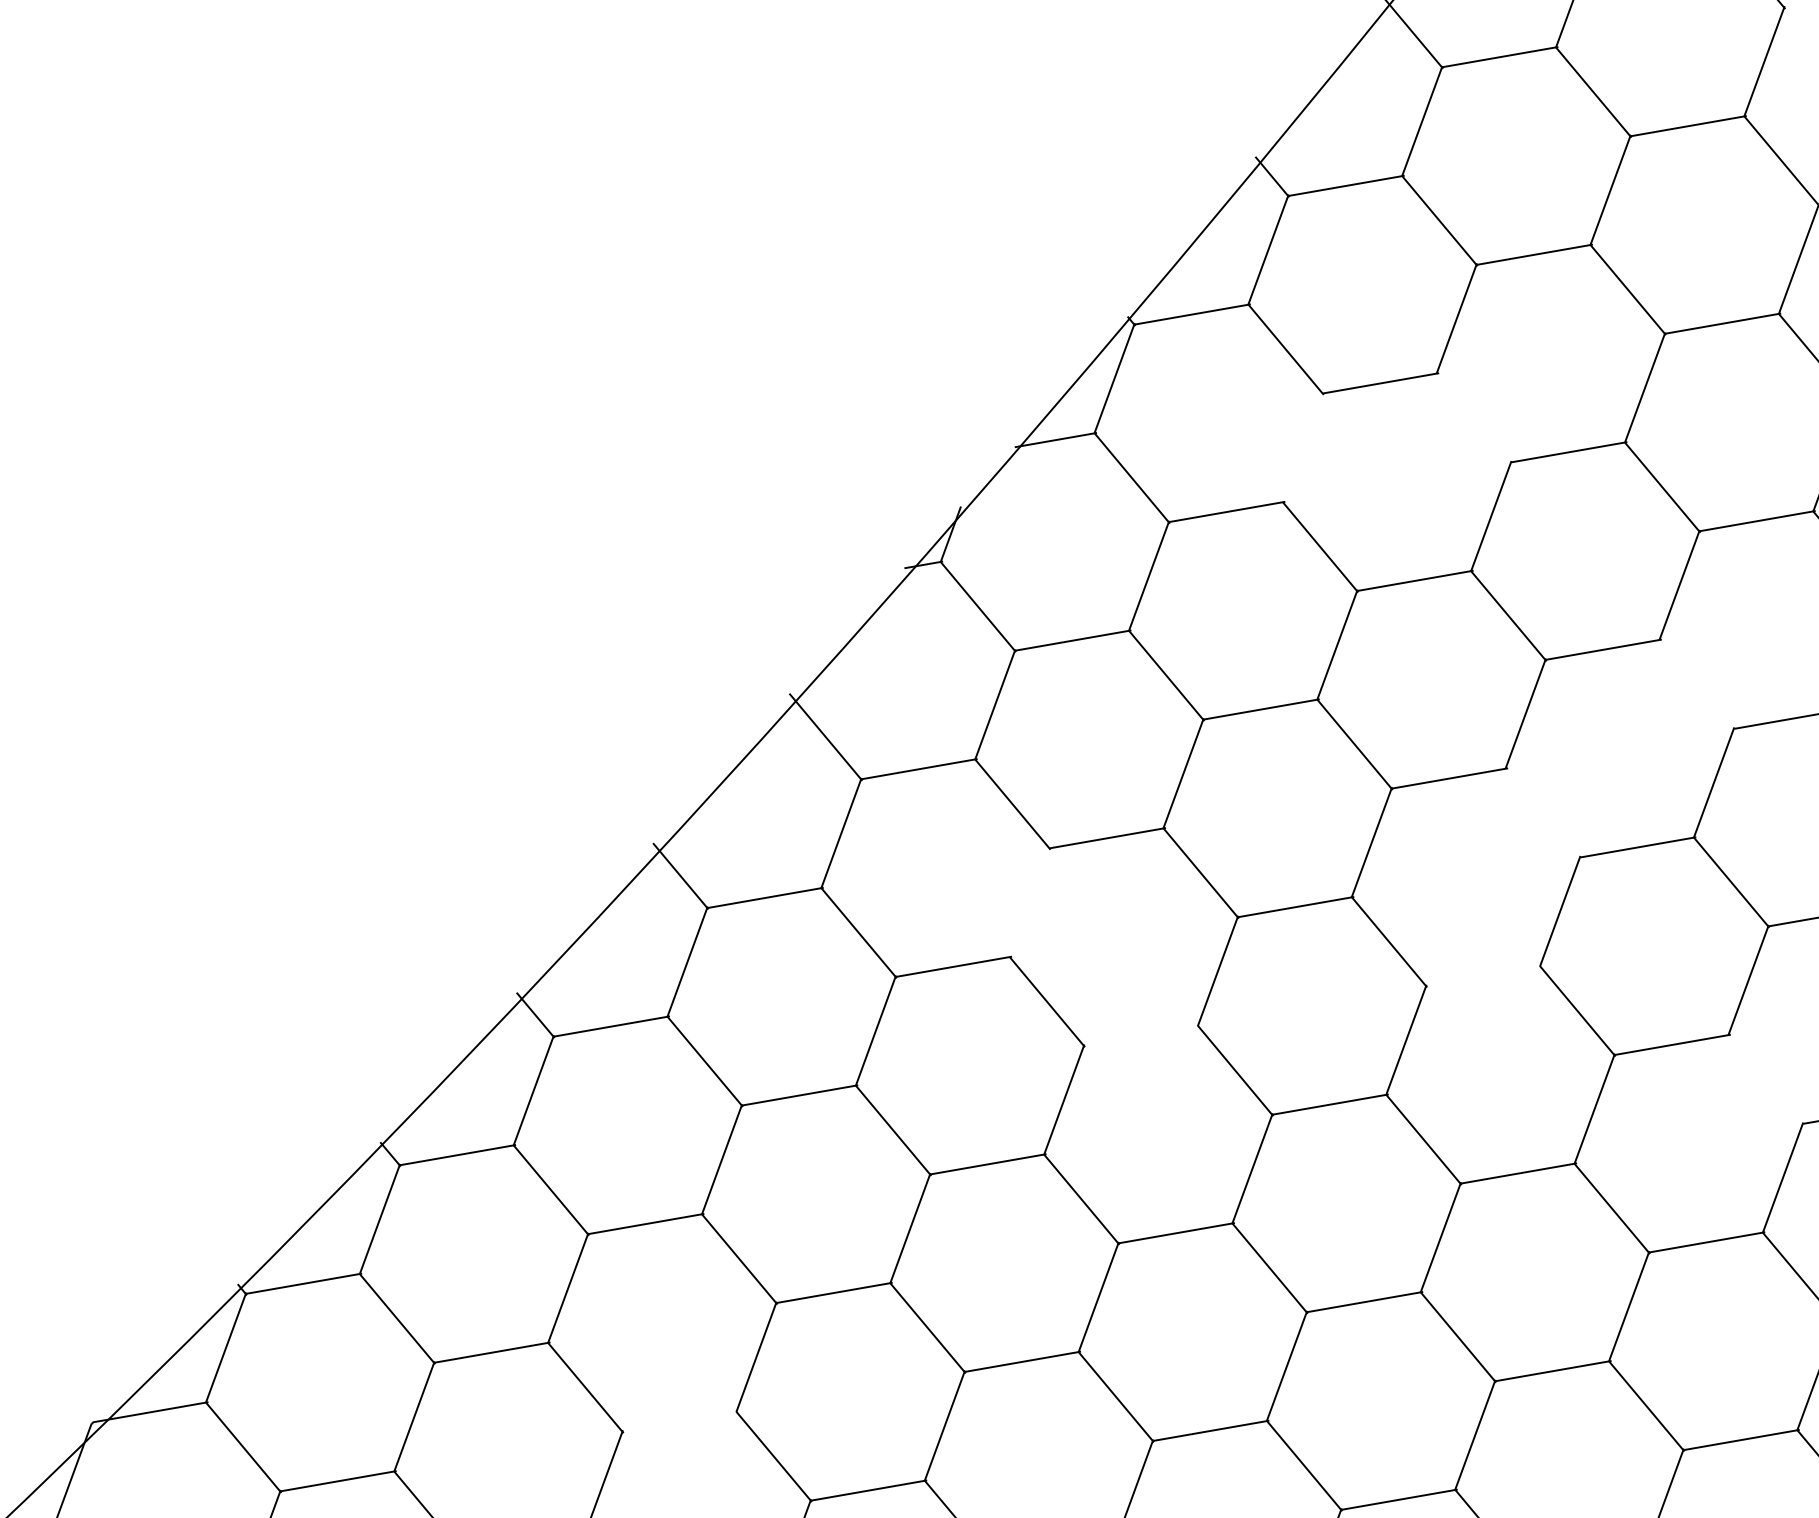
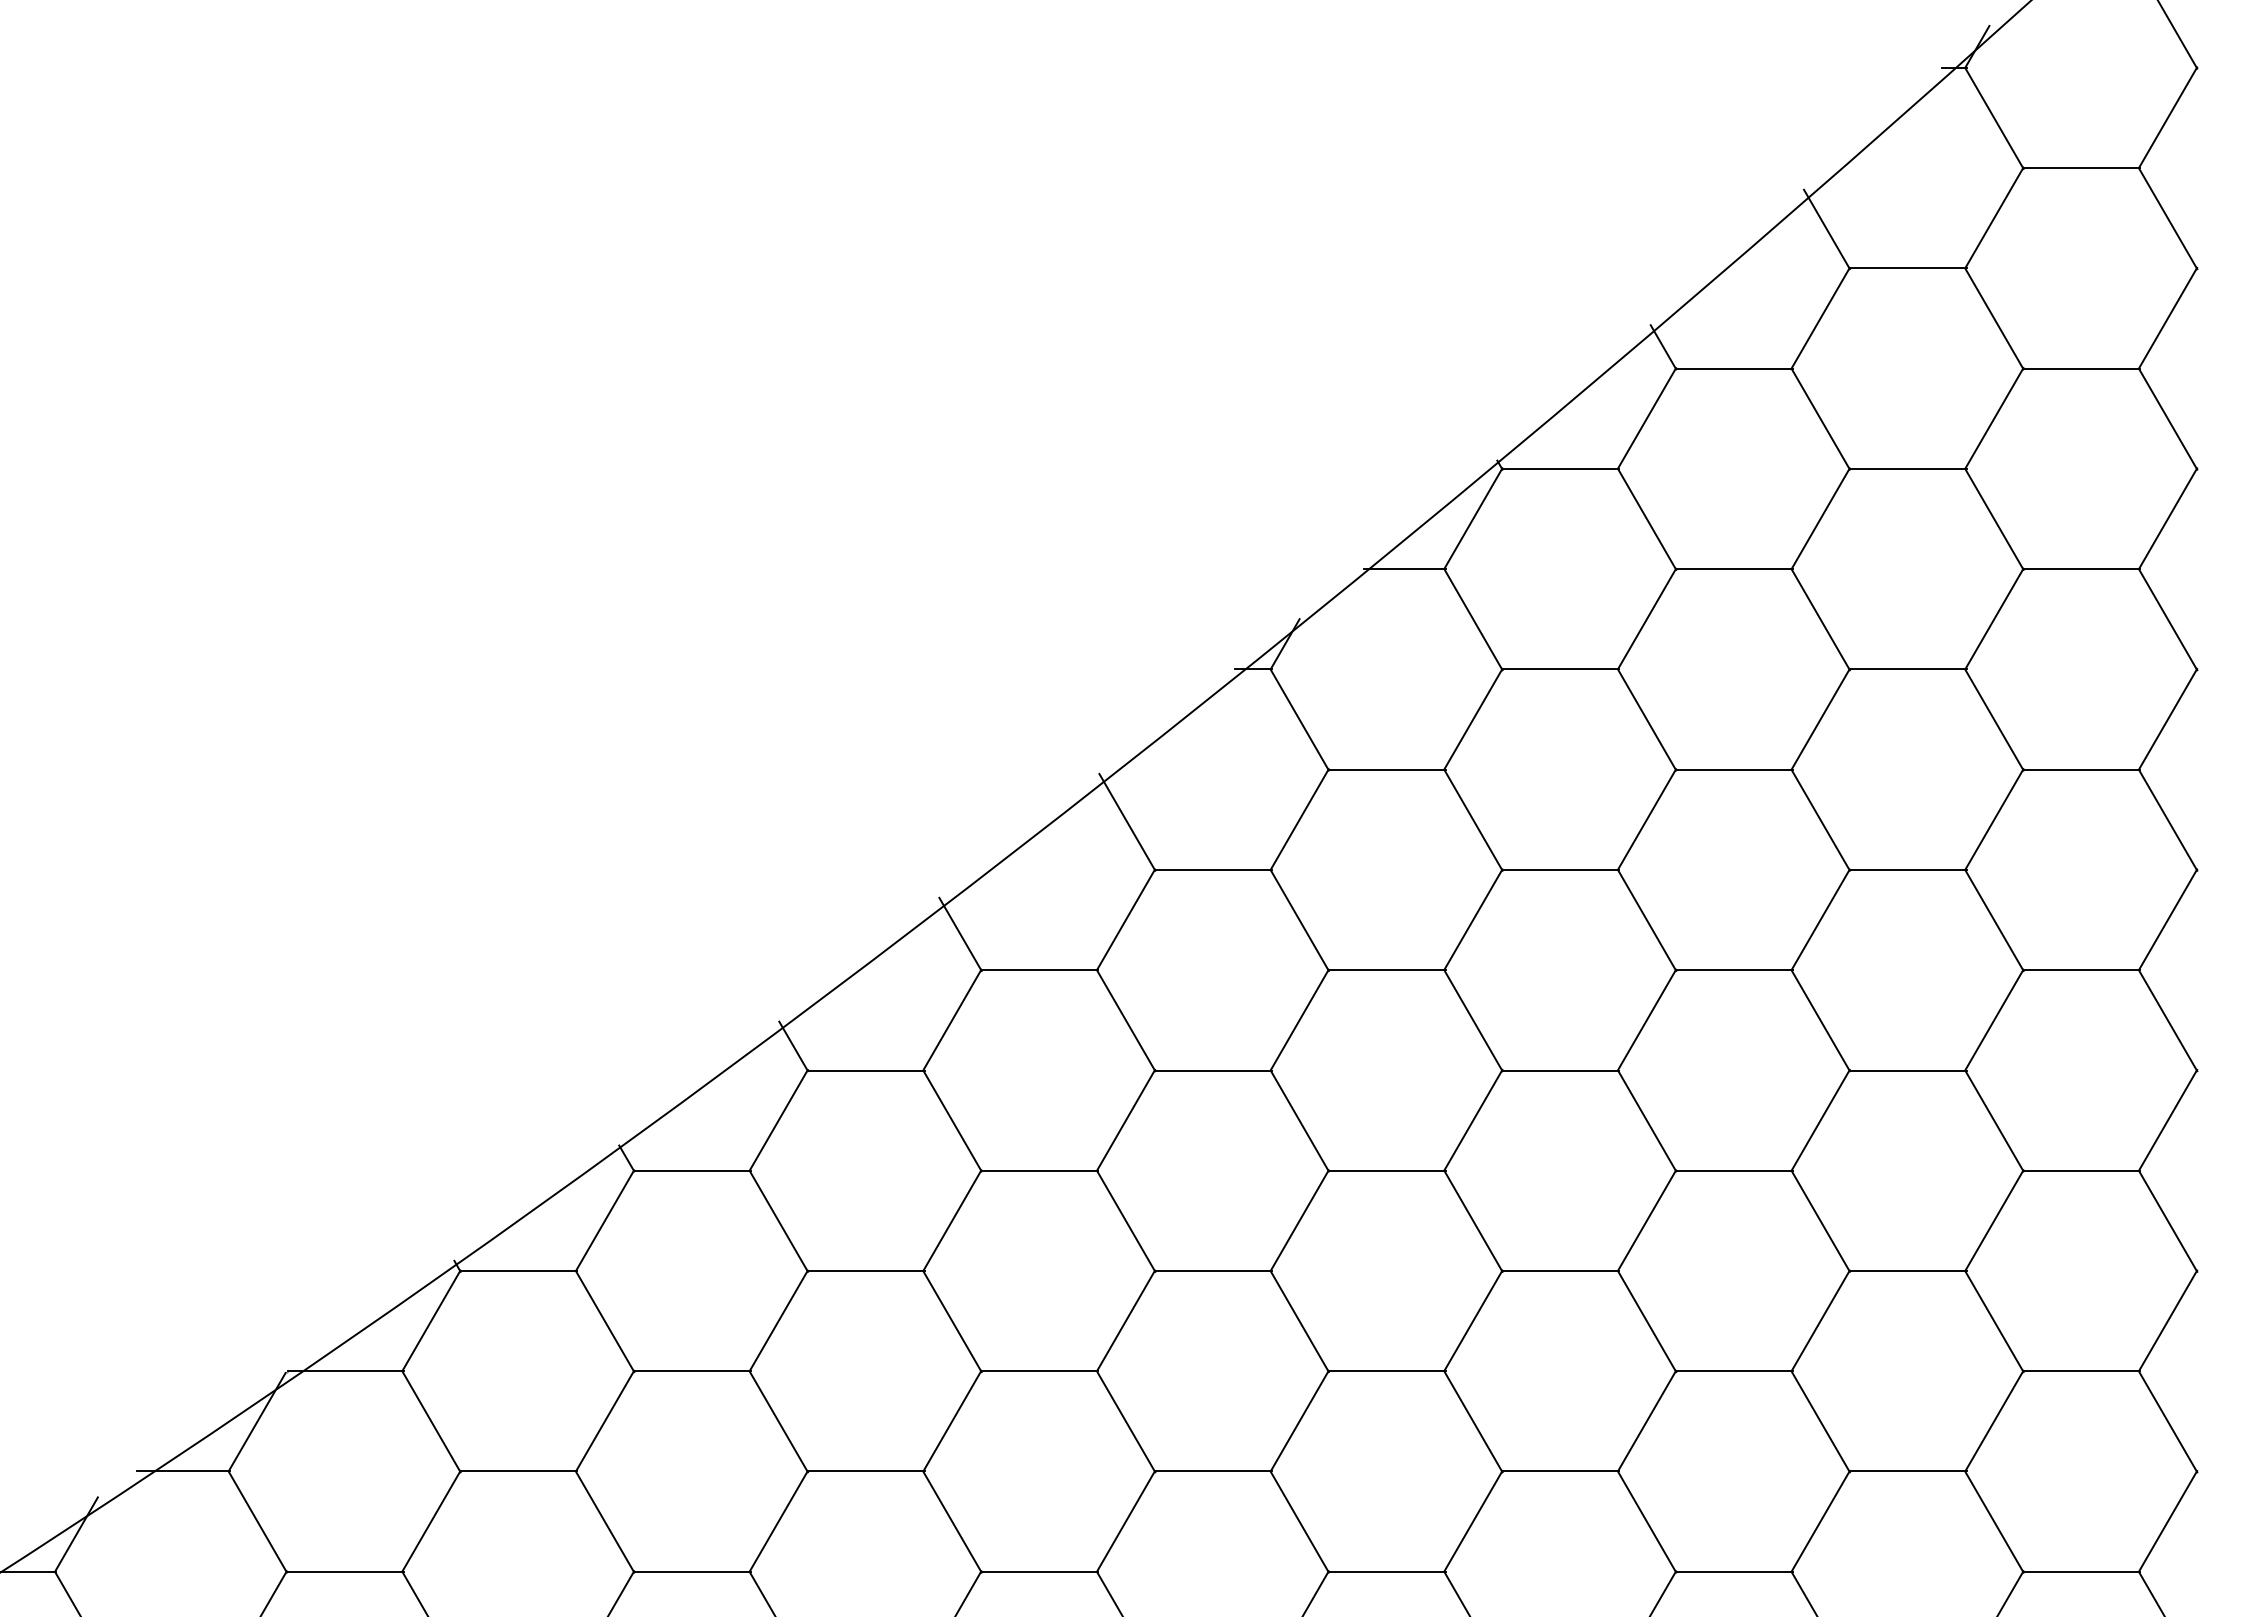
line: (1473, 418) -> (1820, 619), added
line: (1303, 446) -> (1647, 618), added
line: (1697, 684) -> (1994, 920), added
line: (1542, 813) -> (1820, 1020), added
line: (1029, 901) -> (1299, 1019), added
line: (1484, 975) -> (1735, 1170), added
line: (1142, 1035) -> (1387, 1170), added
line: (1765, 1079) -> (1994, 1321), added
line: (680, 1421) -> (866, 1471), added

